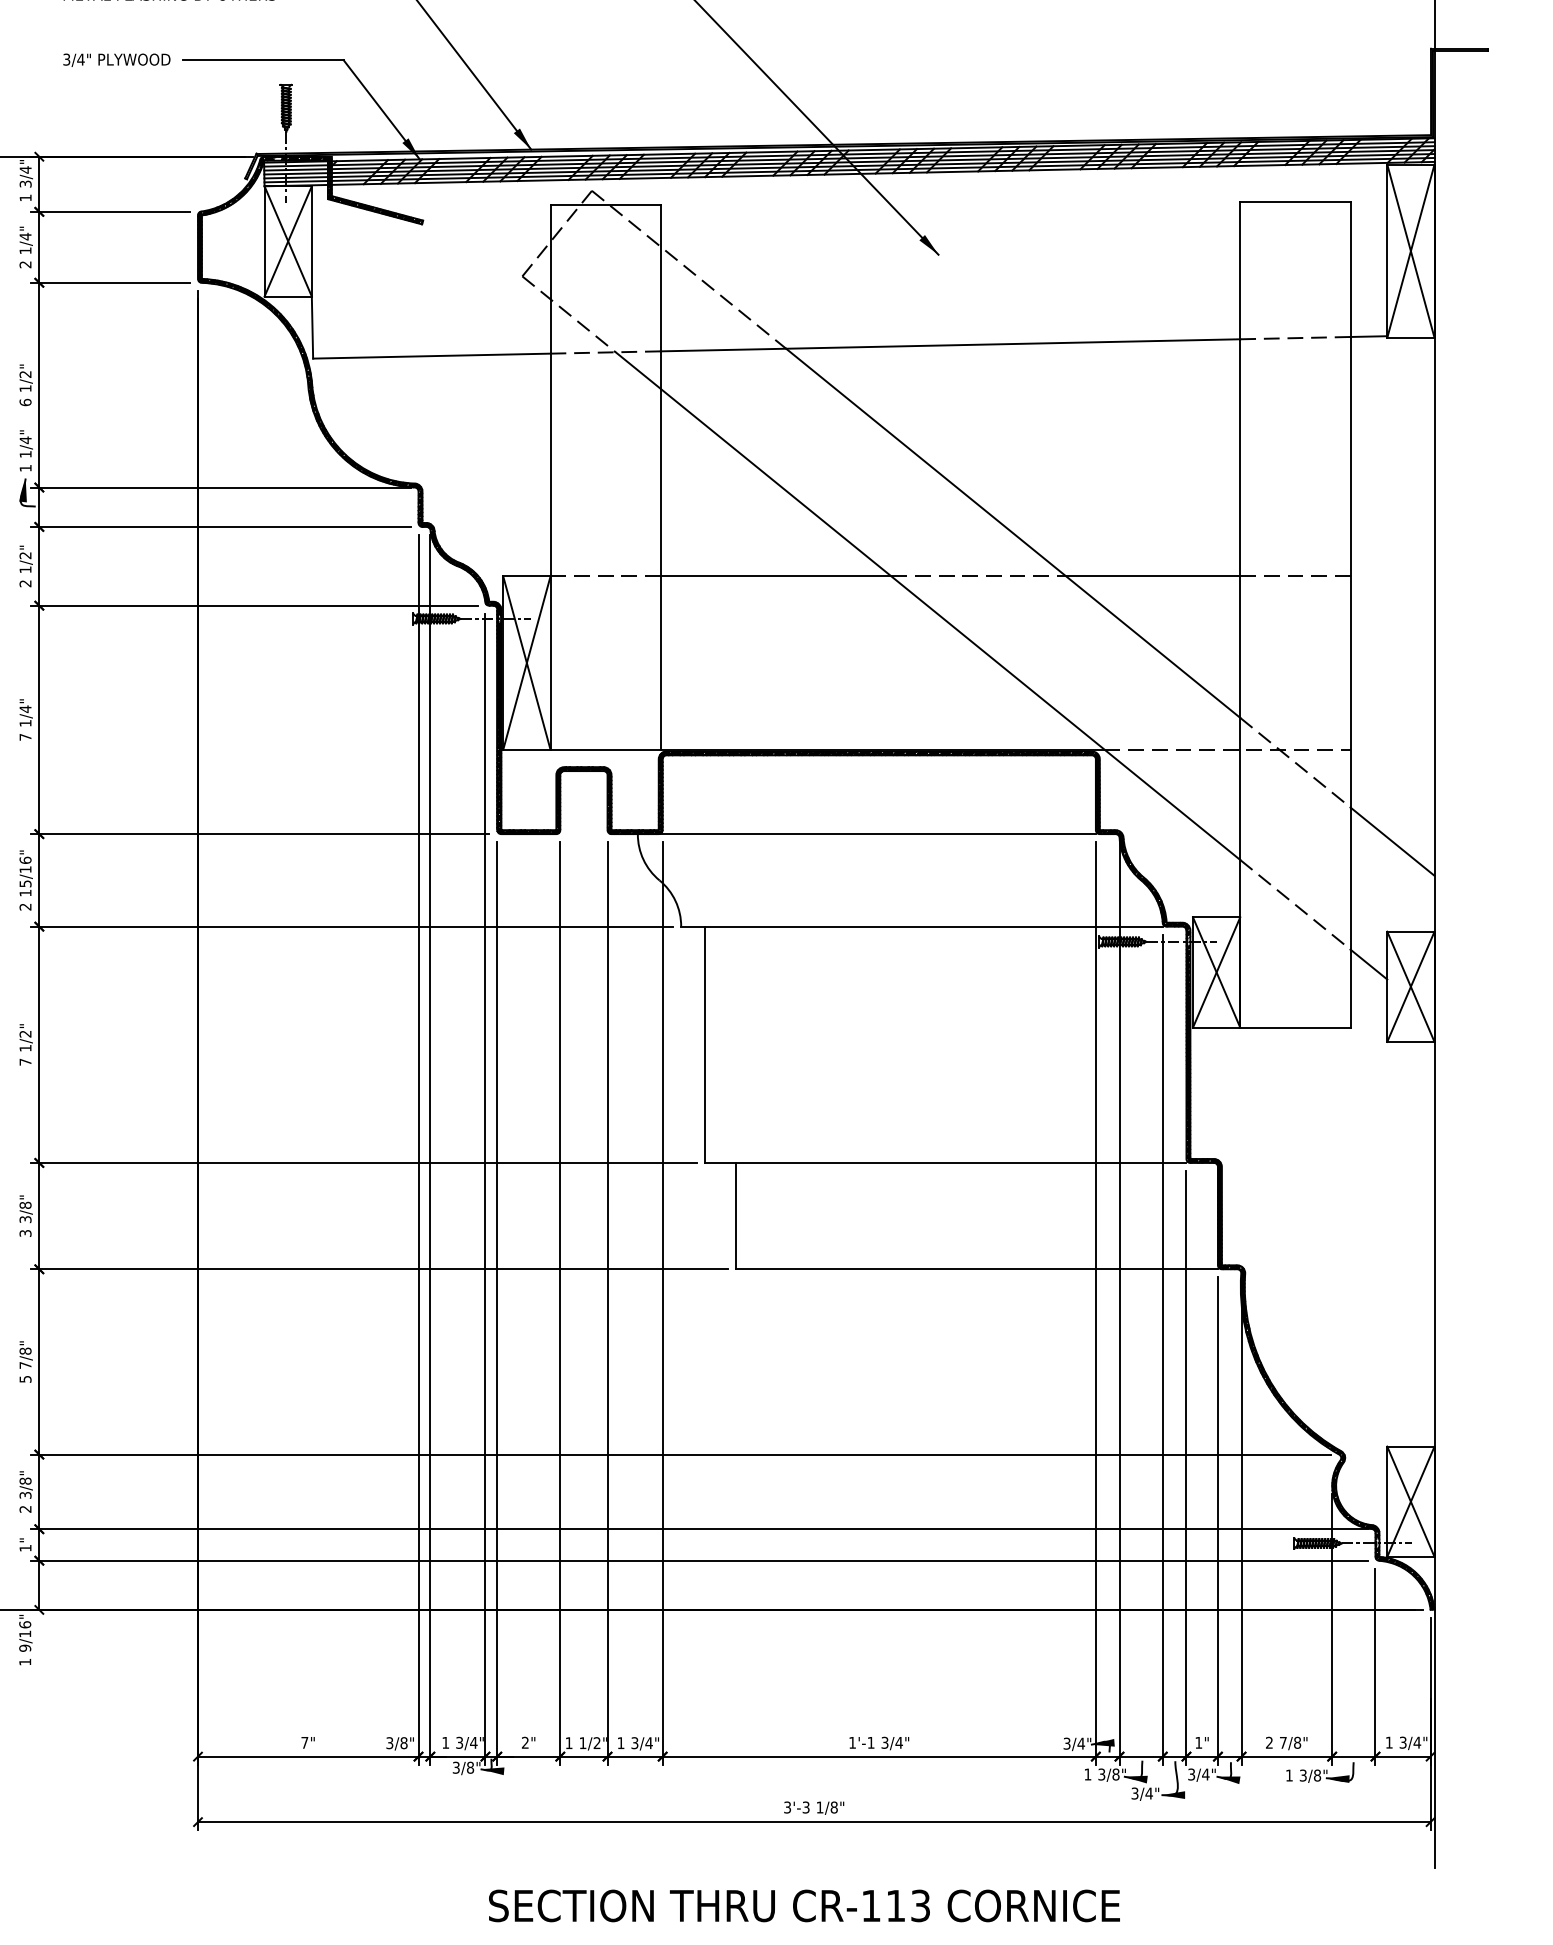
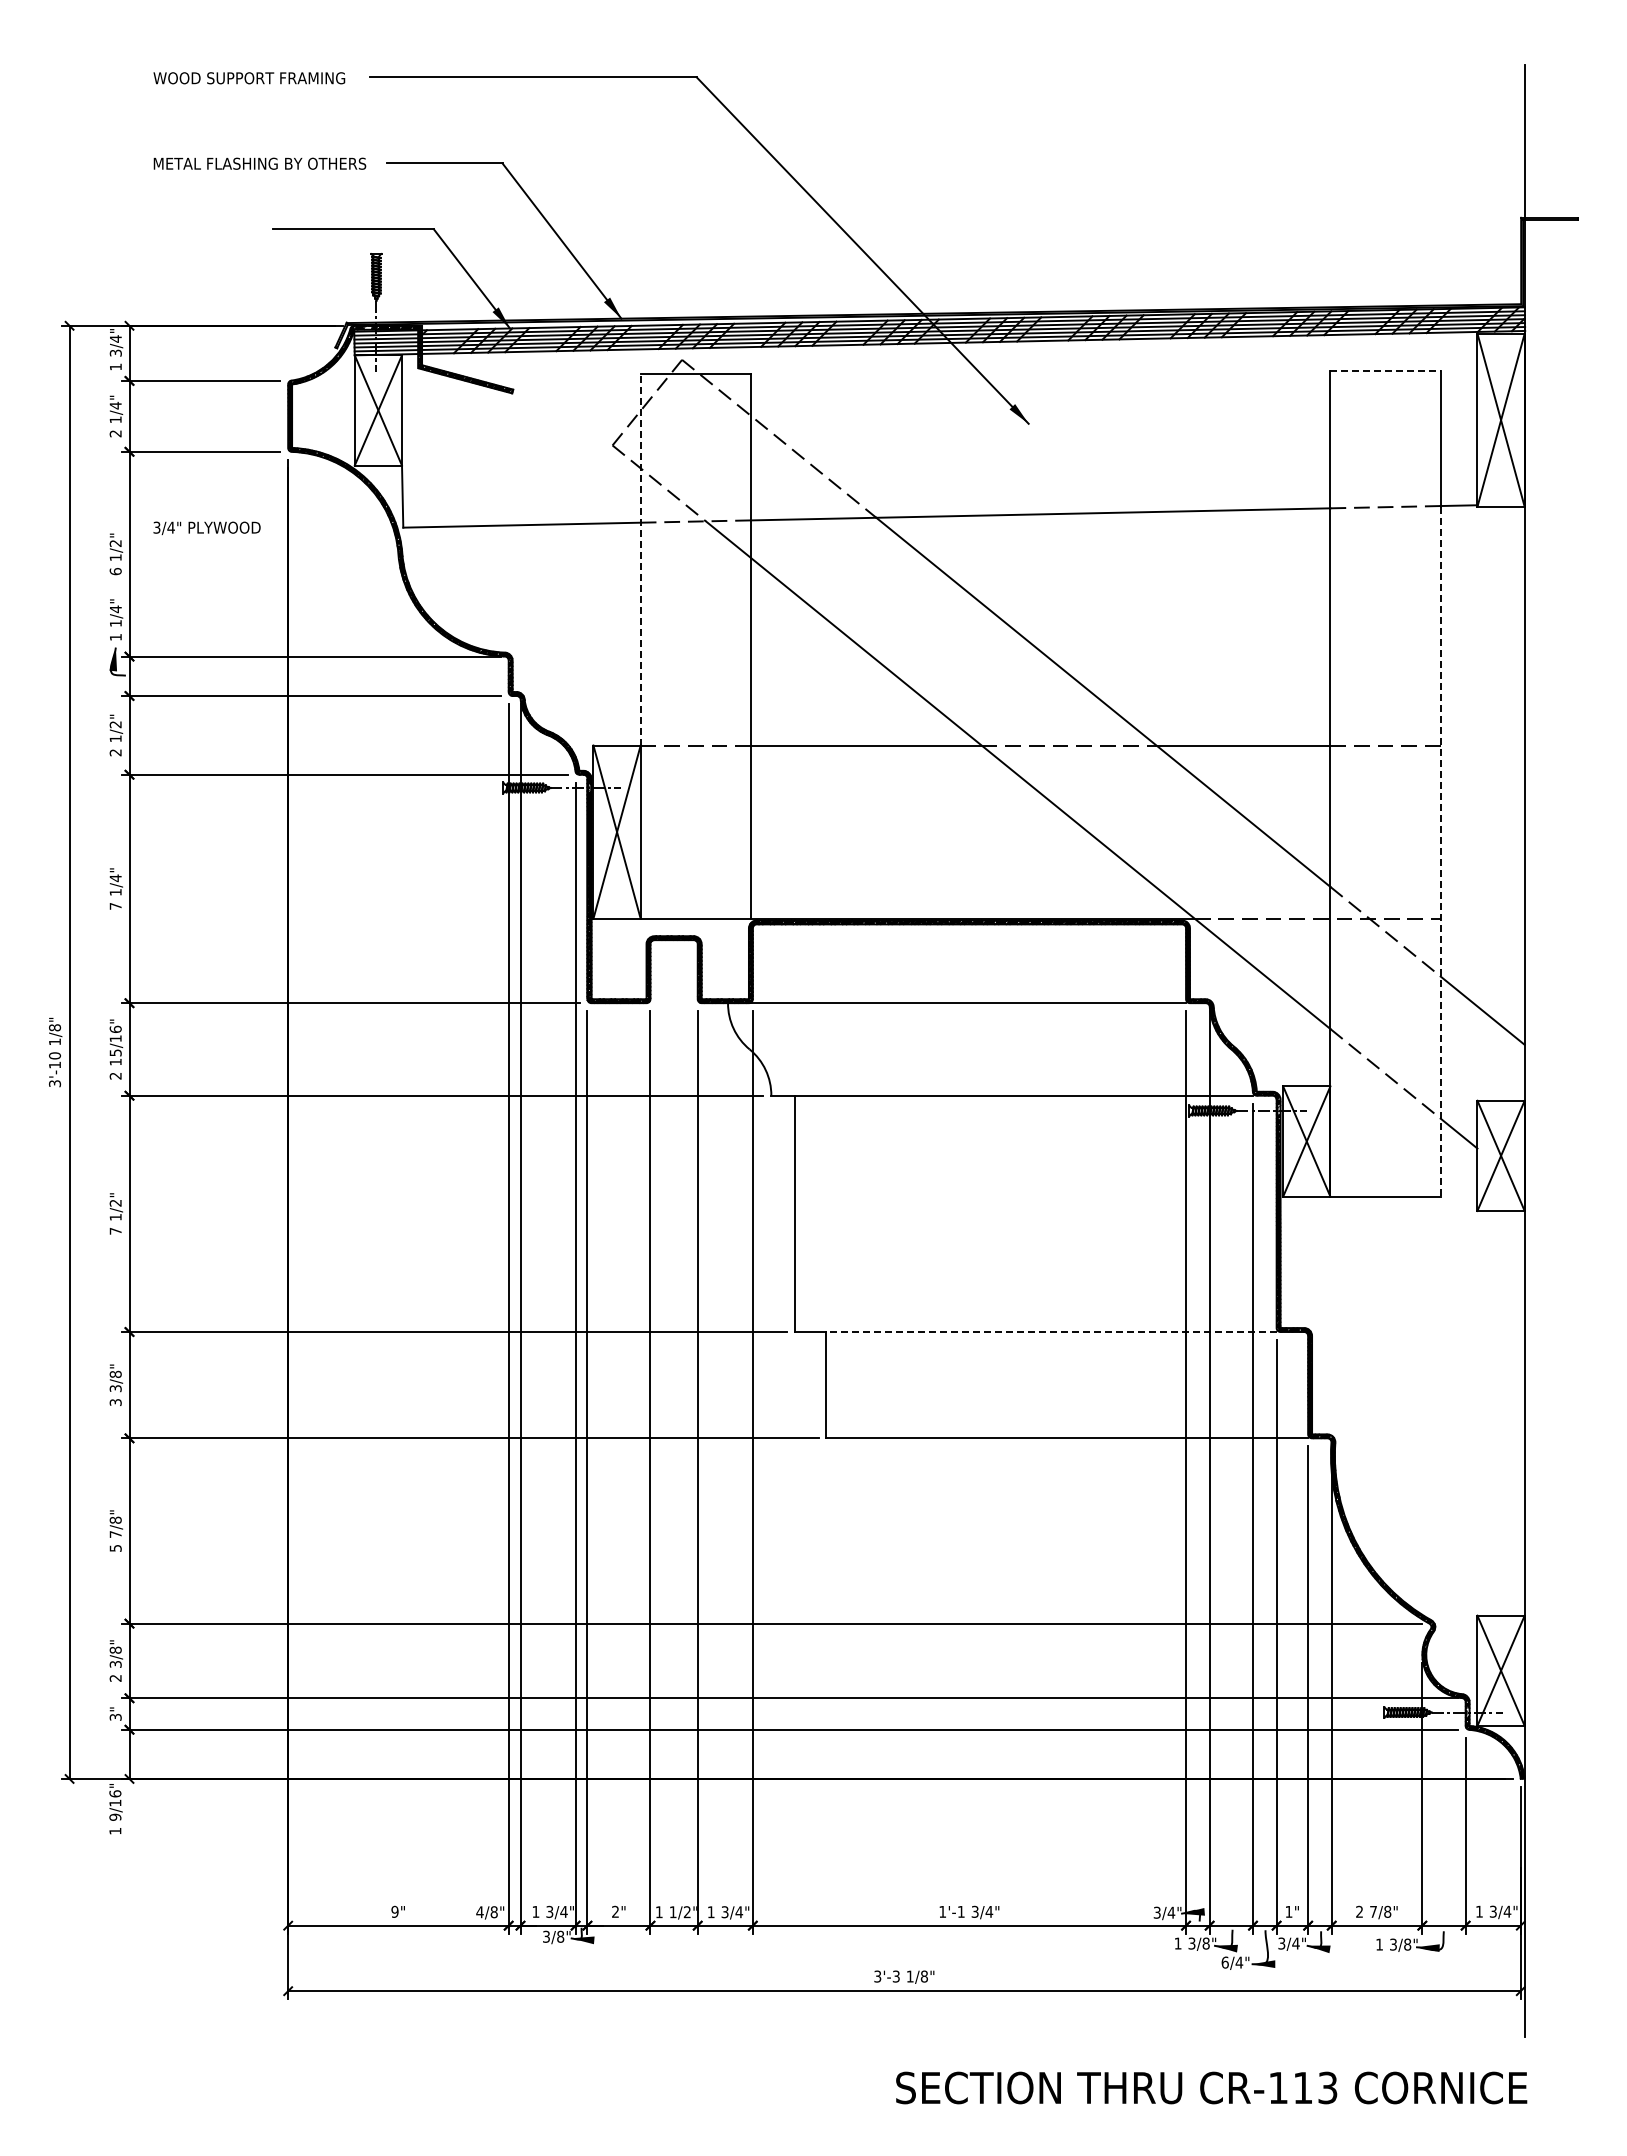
text: (116, 59) -> (206, 527), moved
line: (1296, 201) -> (1386, 370), solid -> dashed
line: (550, 390) -> (640, 559), solid -> dashed
line: (1350, 682) -> (1440, 851), solid -> dashed
line: (961, 1163) -> (1051, 1332), solid -> dashed
text: (25, 1548) -> (115, 1717), 1" -> 3"
text: (304, 1742) -> (394, 1911), 7" -> 9"
text: (389, 1743) -> (479, 1912), 3/8" -> 4/8"
text: (1134, 1793) -> (1224, 1962), 3/4" -> 6/4"
text: (804, 1905) -> (1211, 2087), moved

